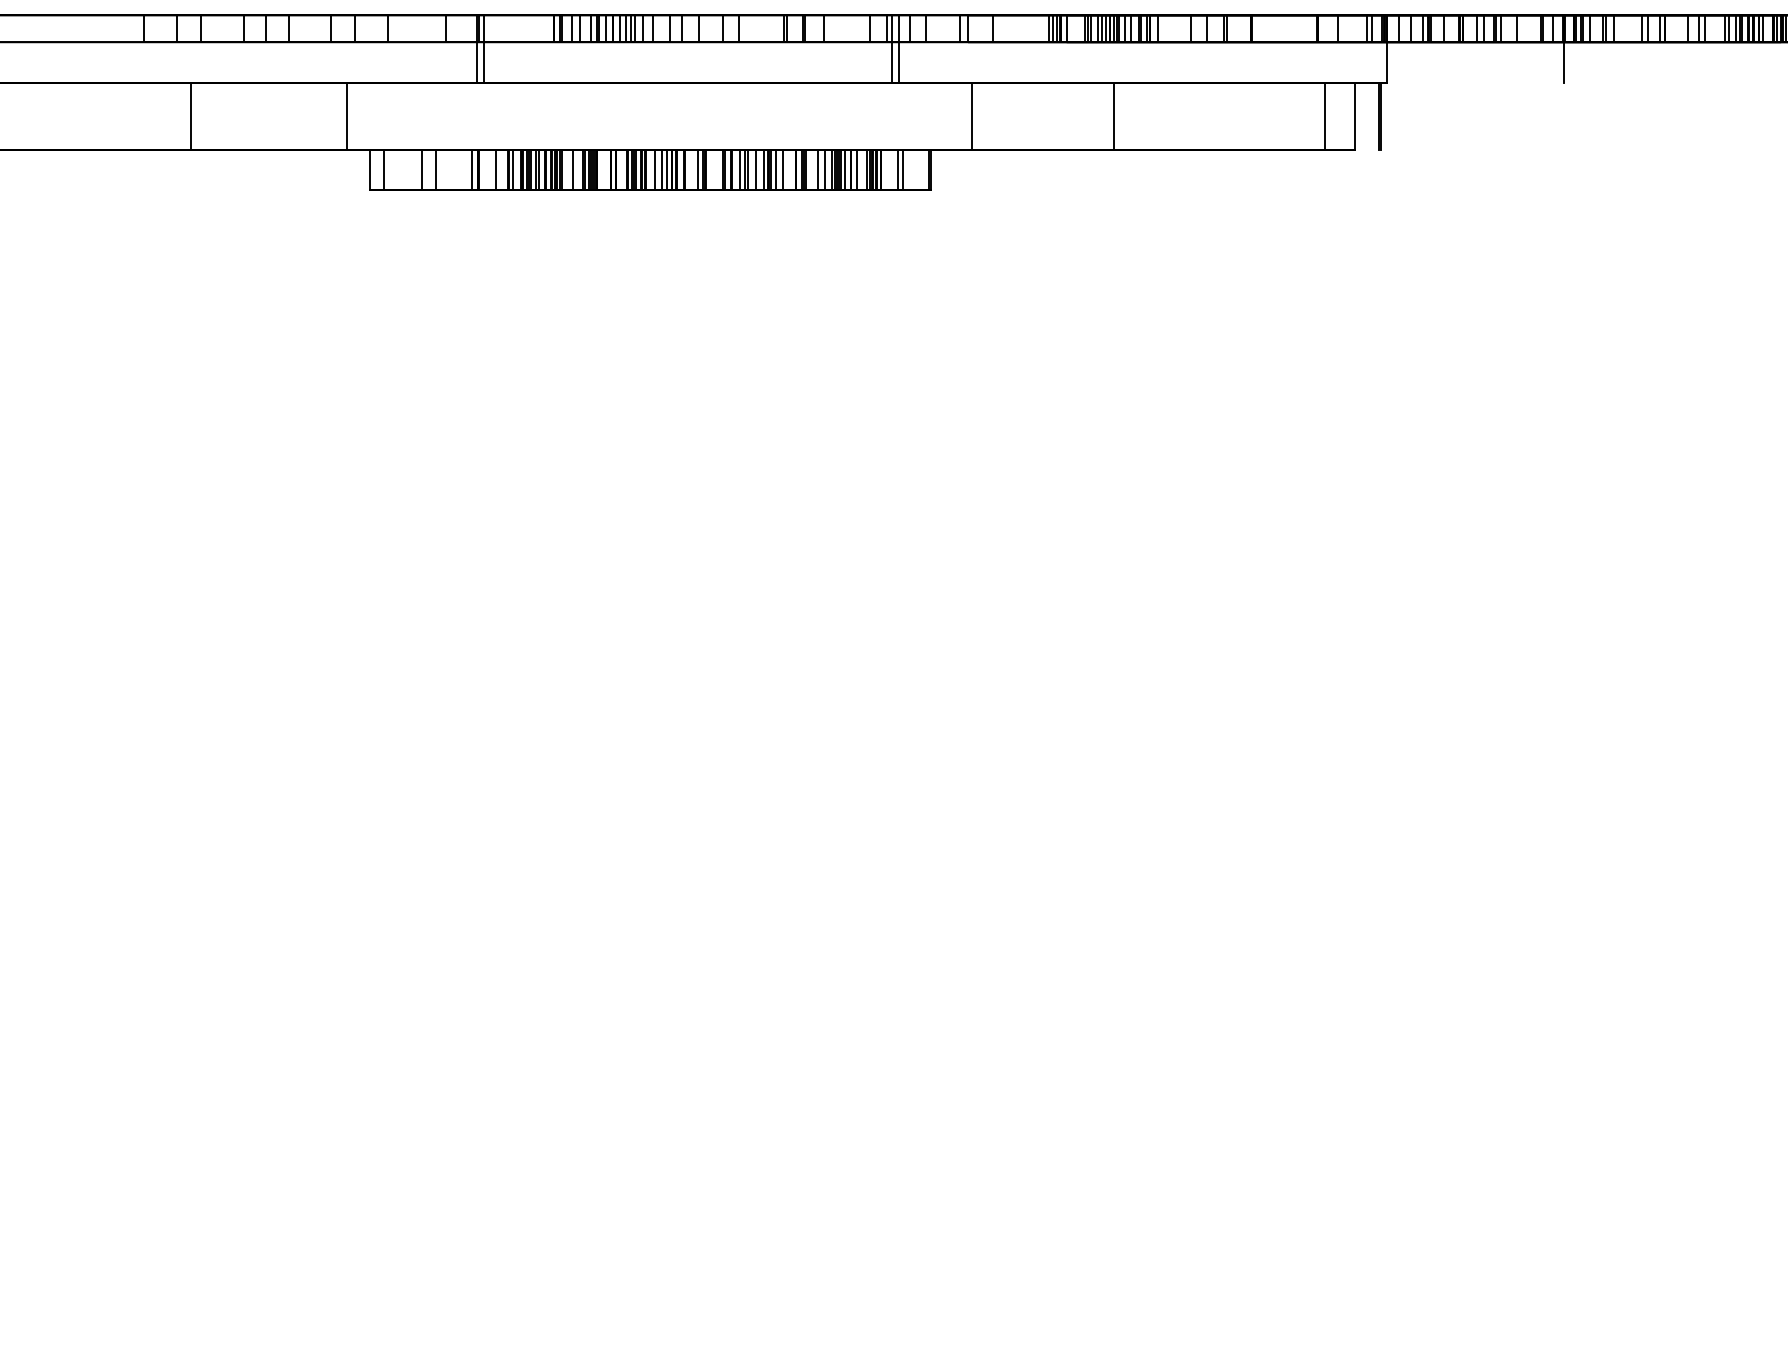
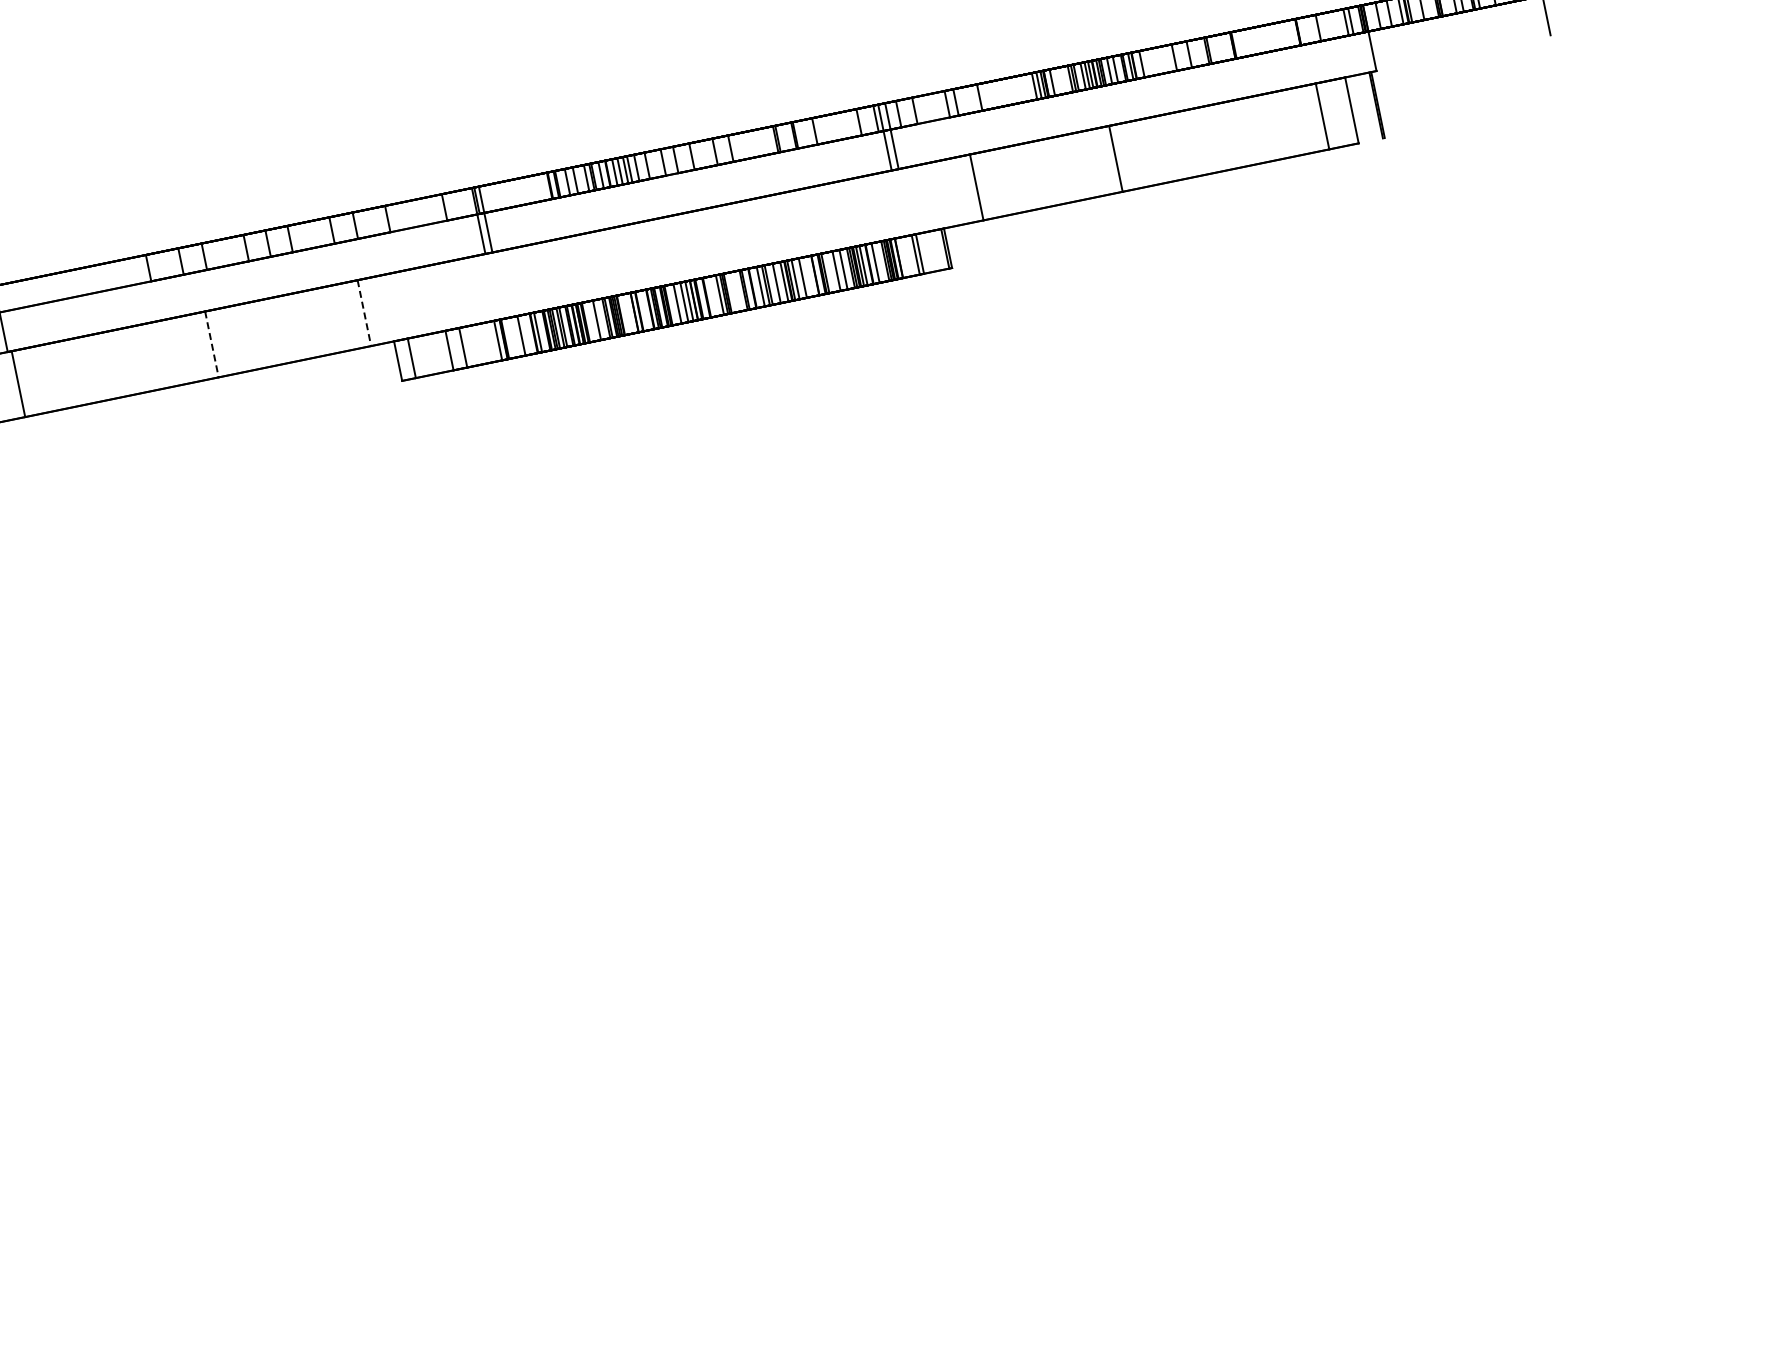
line: (190, 116) -> (211, 344), solid -> dashed
line: (346, 116) -> (364, 313), solid -> dashed

